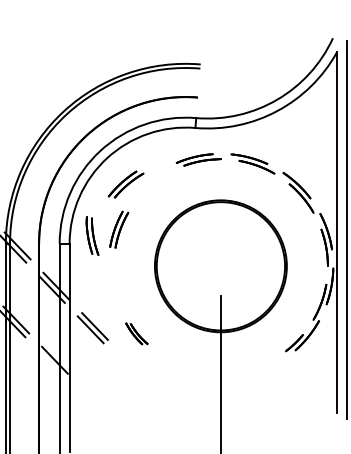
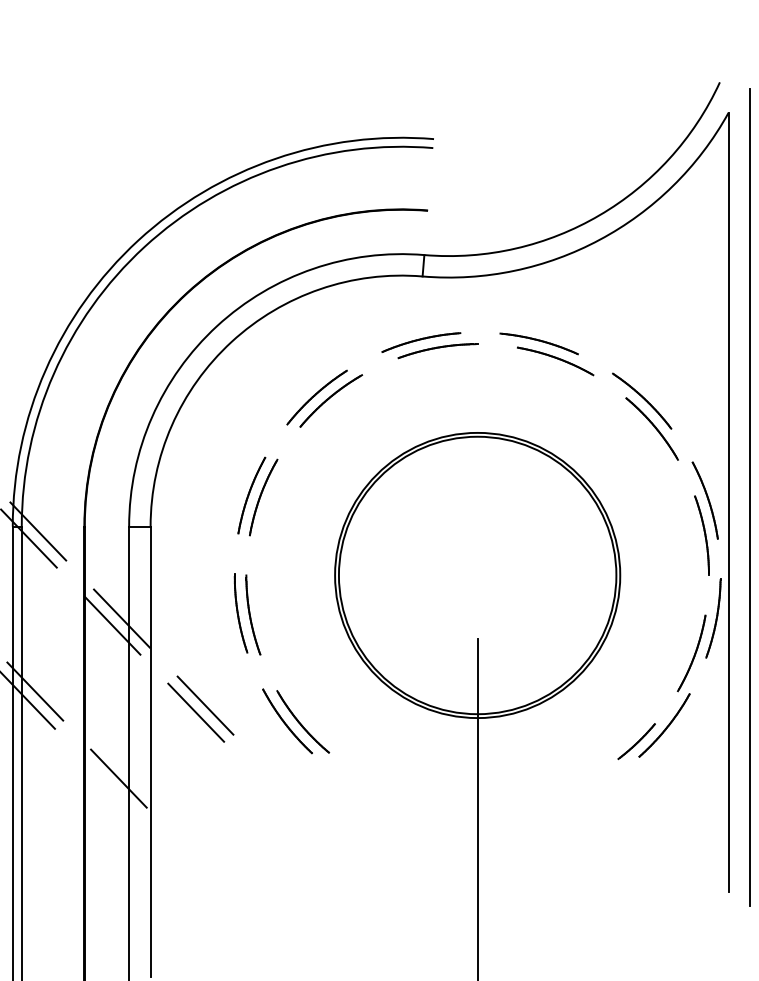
part: (125, 184) -> (323, 398), moved
part: (92, 235) -> (247, 612), moved
part: (136, 333) -> (295, 720), size x1.43

